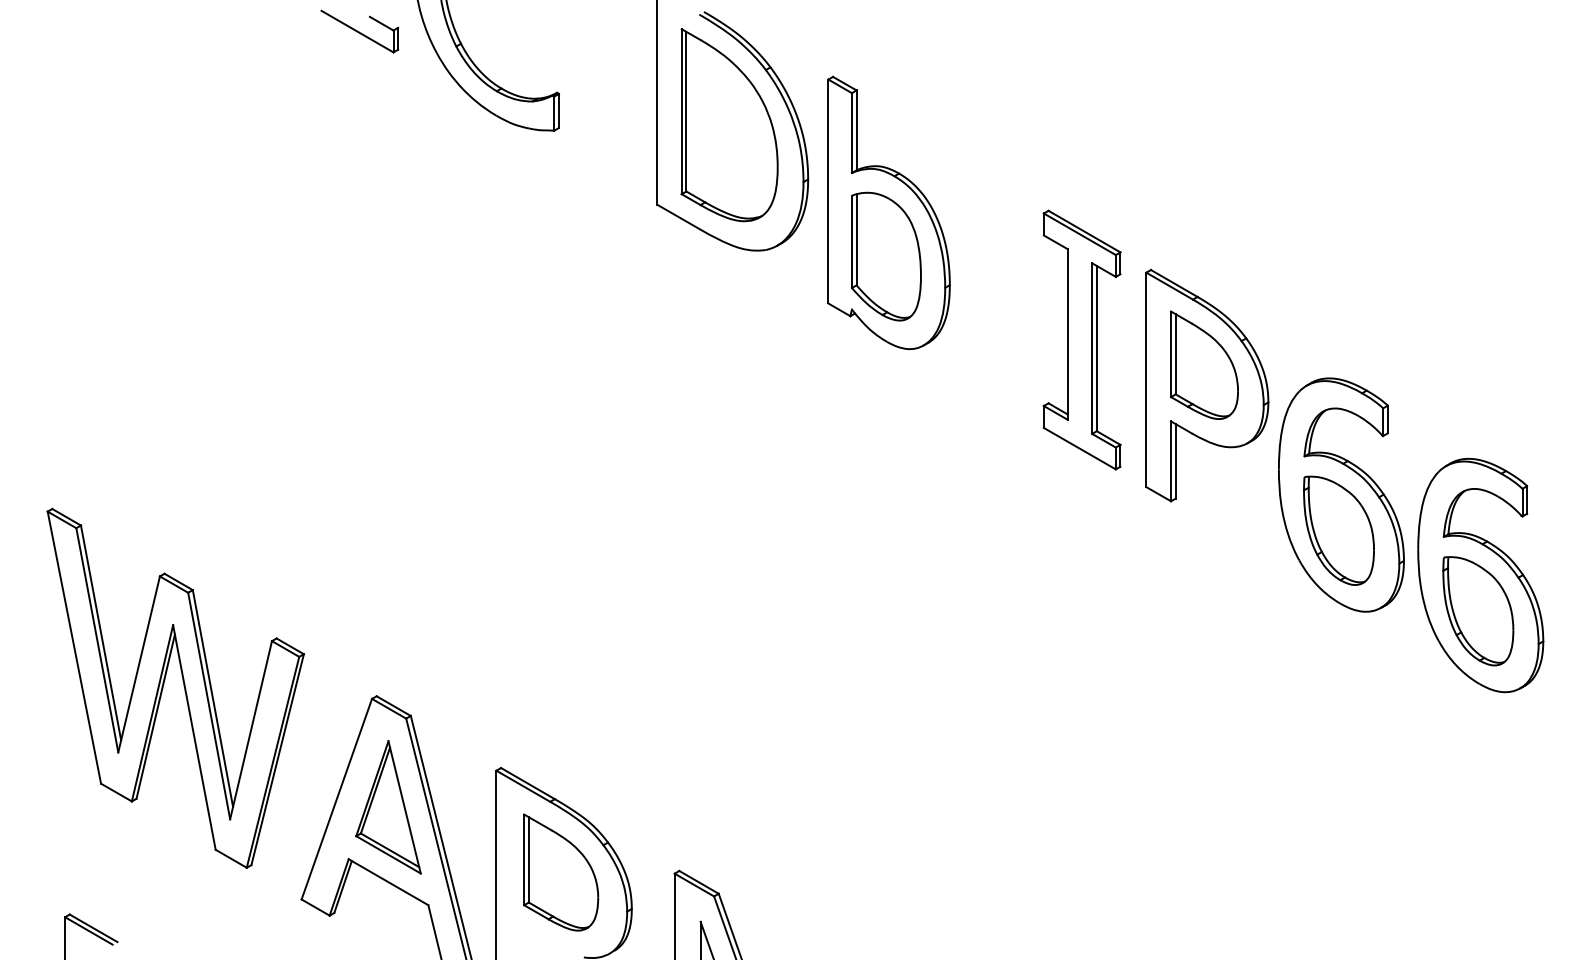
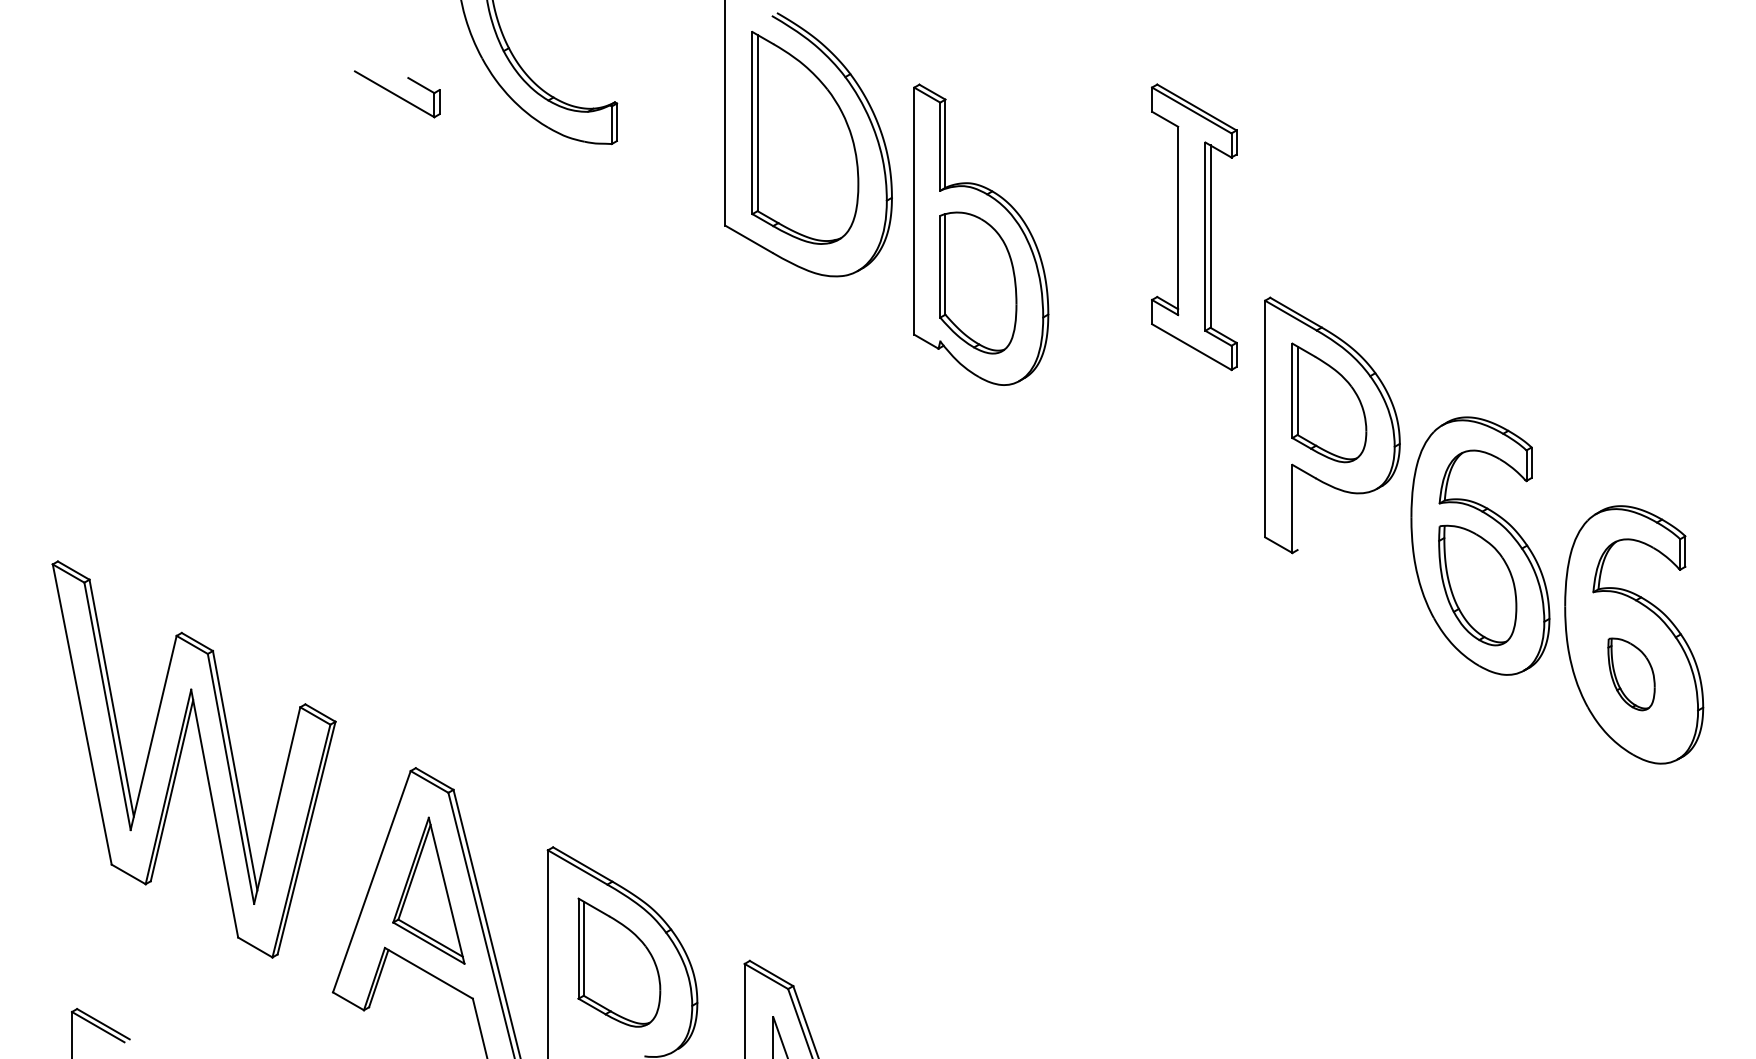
part: (359, 31) -> (396, 94), moved
part: (1081, 339) -> (1193, 226), moved
line: (1175, 461) -> (1297, 509), removed
part: (1478, 611) -> (1631, 674), size x0.6

